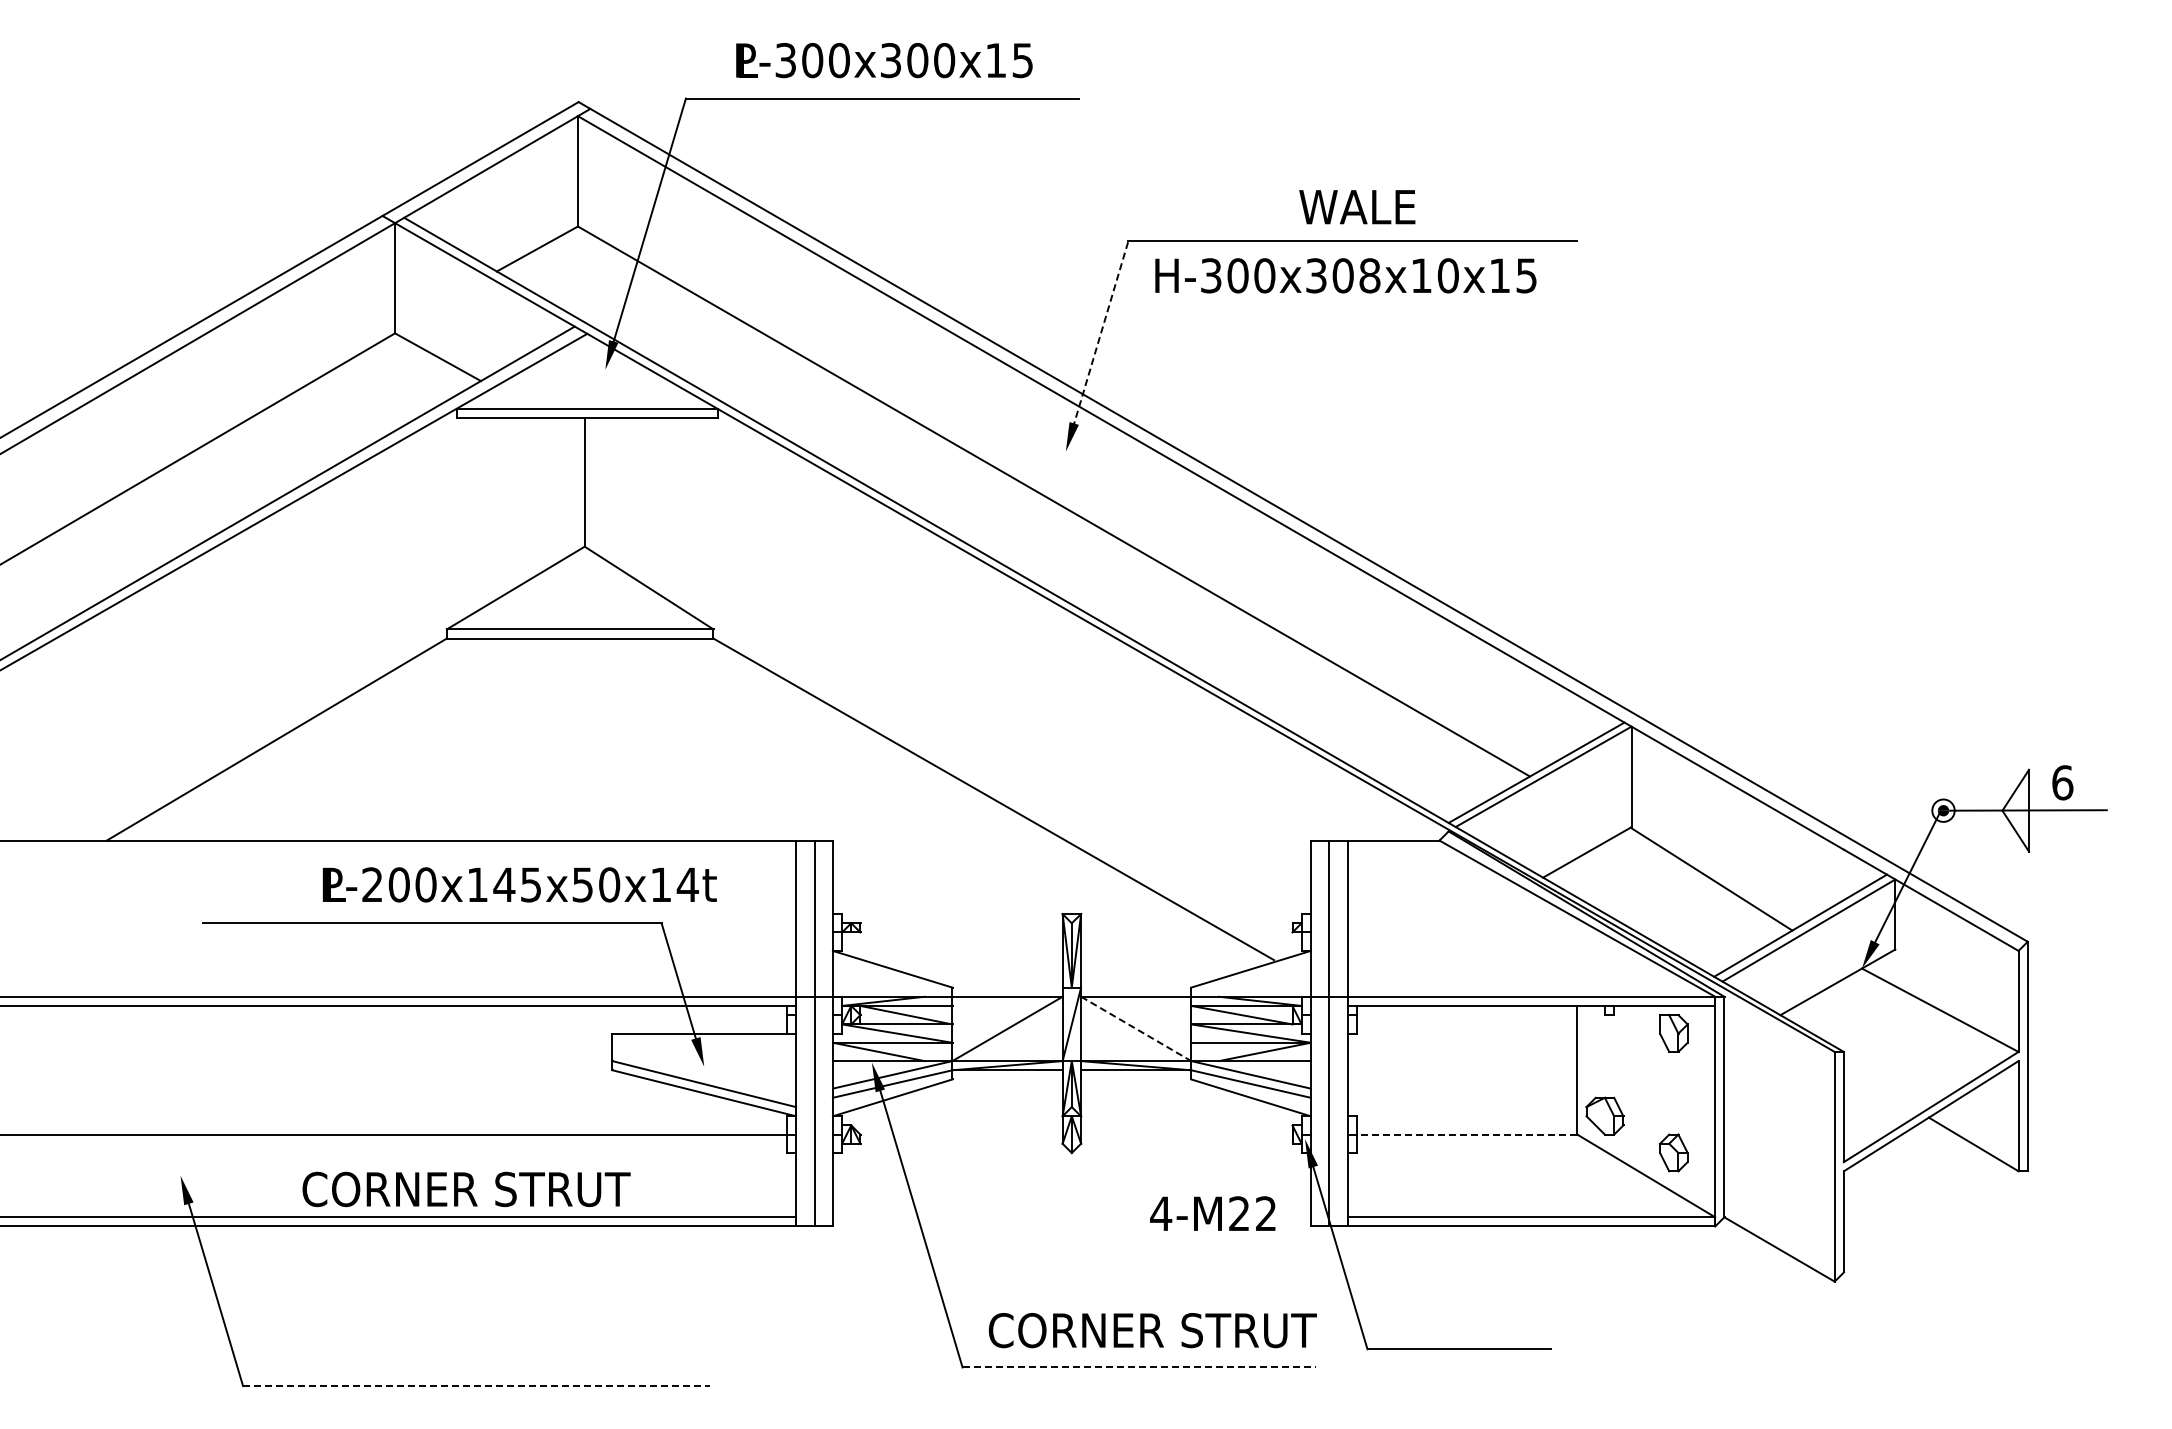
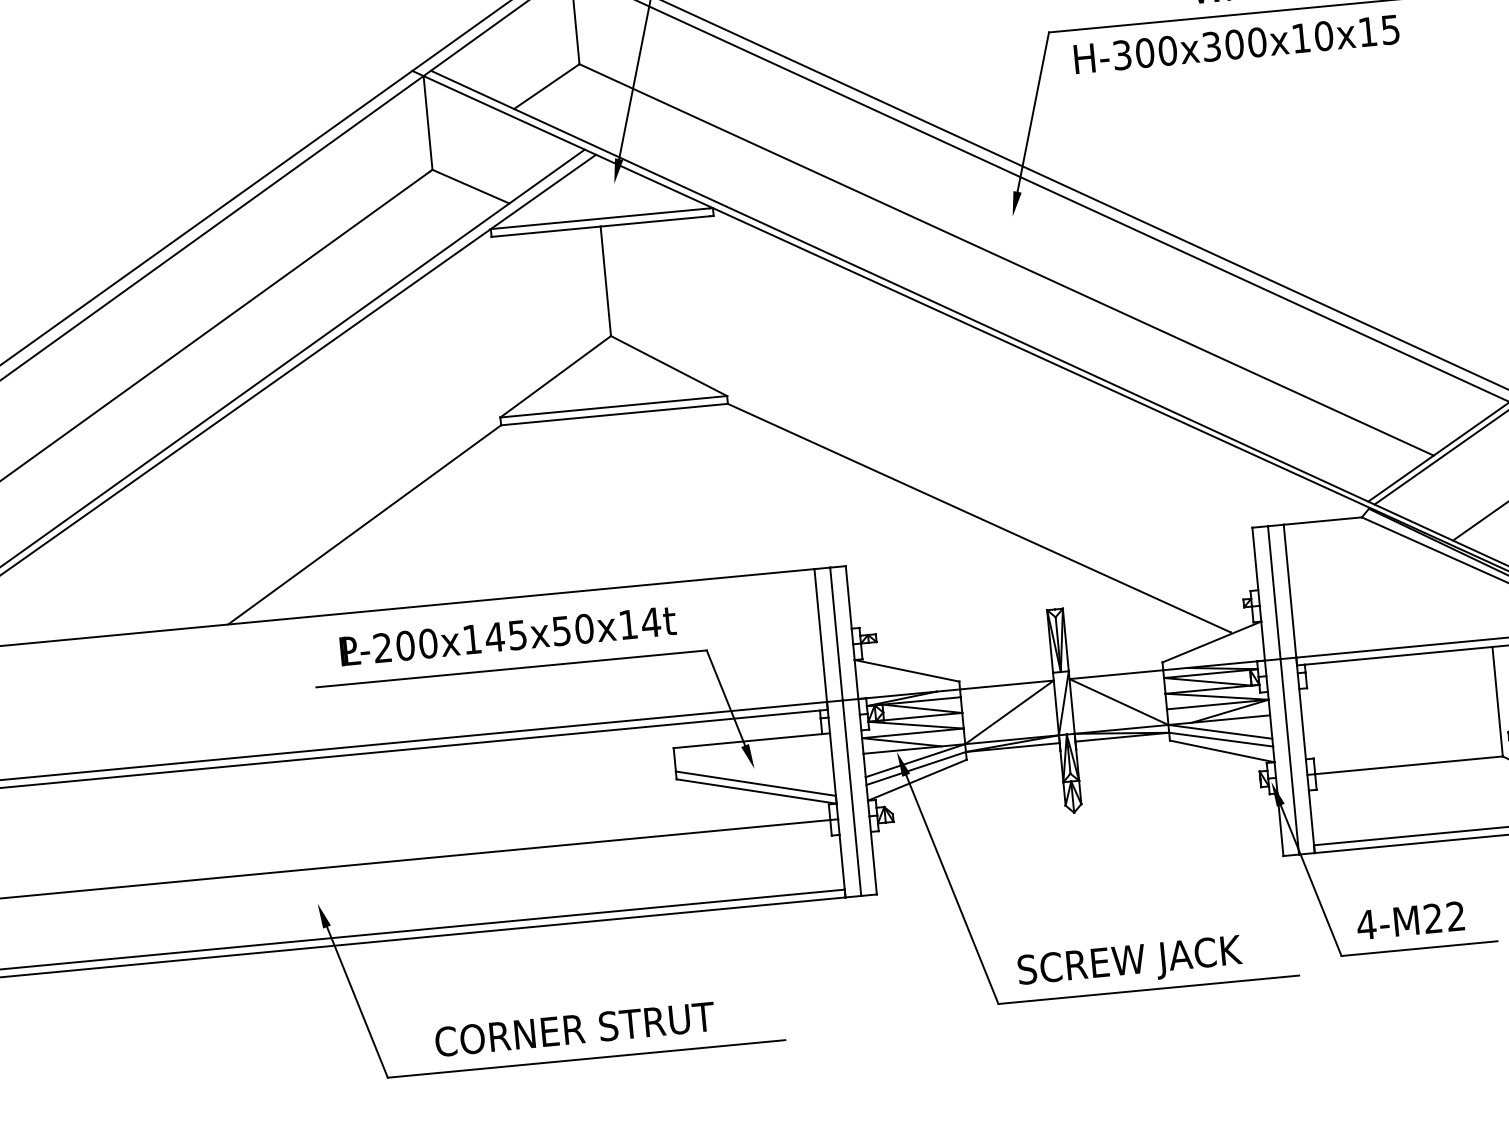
text: (1369, 275) -> (1256, 42), H-300x308x10x15 -> H-300x300x10x15
line: (1100, 334) -> (1032, 114), dashed -> solid
text: (519, 884) -> (507, 635), moved
line: (1136, 1028) -> (1119, 701), dashed -> solid
line: (1466, 1134) -> (1408, 765), dashed -> solid
text: (466, 1189) -> (575, 1029), moved
text: (1212, 1213) -> (1410, 920), moved
text: (1152, 1334) -> (1157, 960), CORNER STRUT -> SCREW JACK
line: (1139, 1367) -> (1149, 989), dashed -> solid
line: (476, 1386) -> (586, 1059), dashed -> solid

